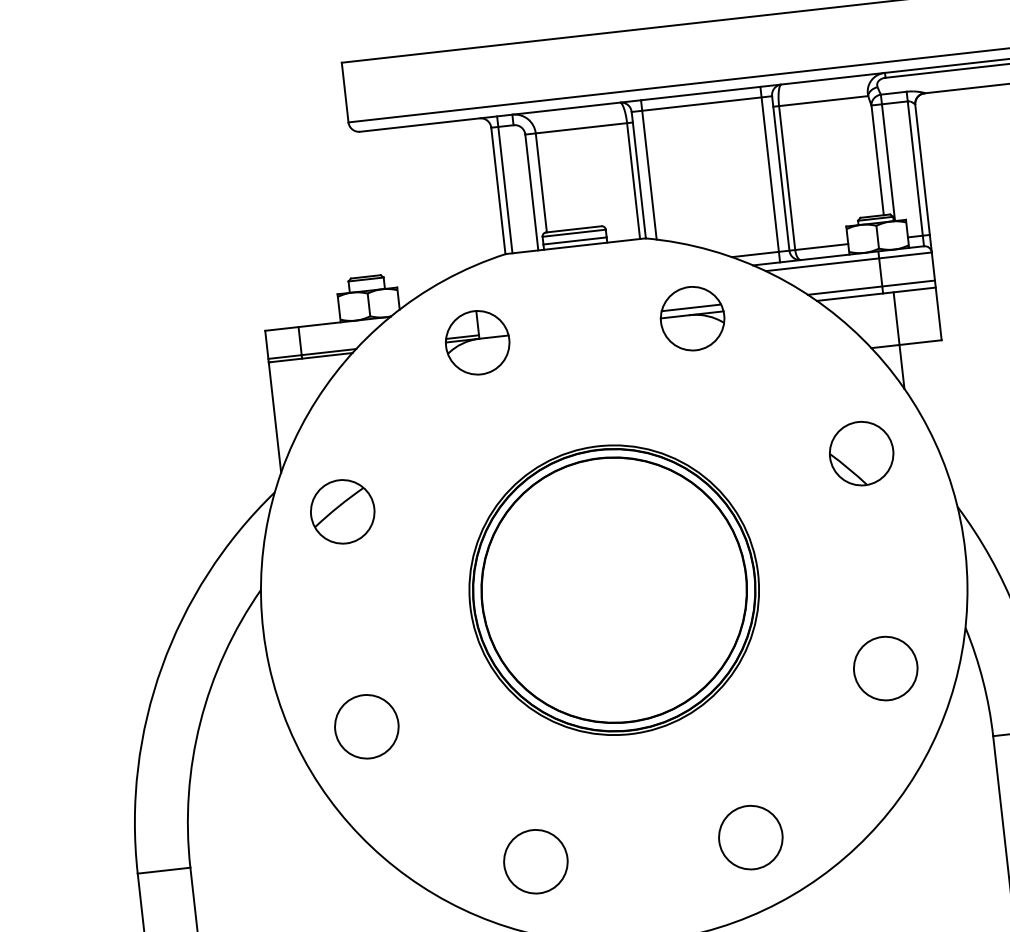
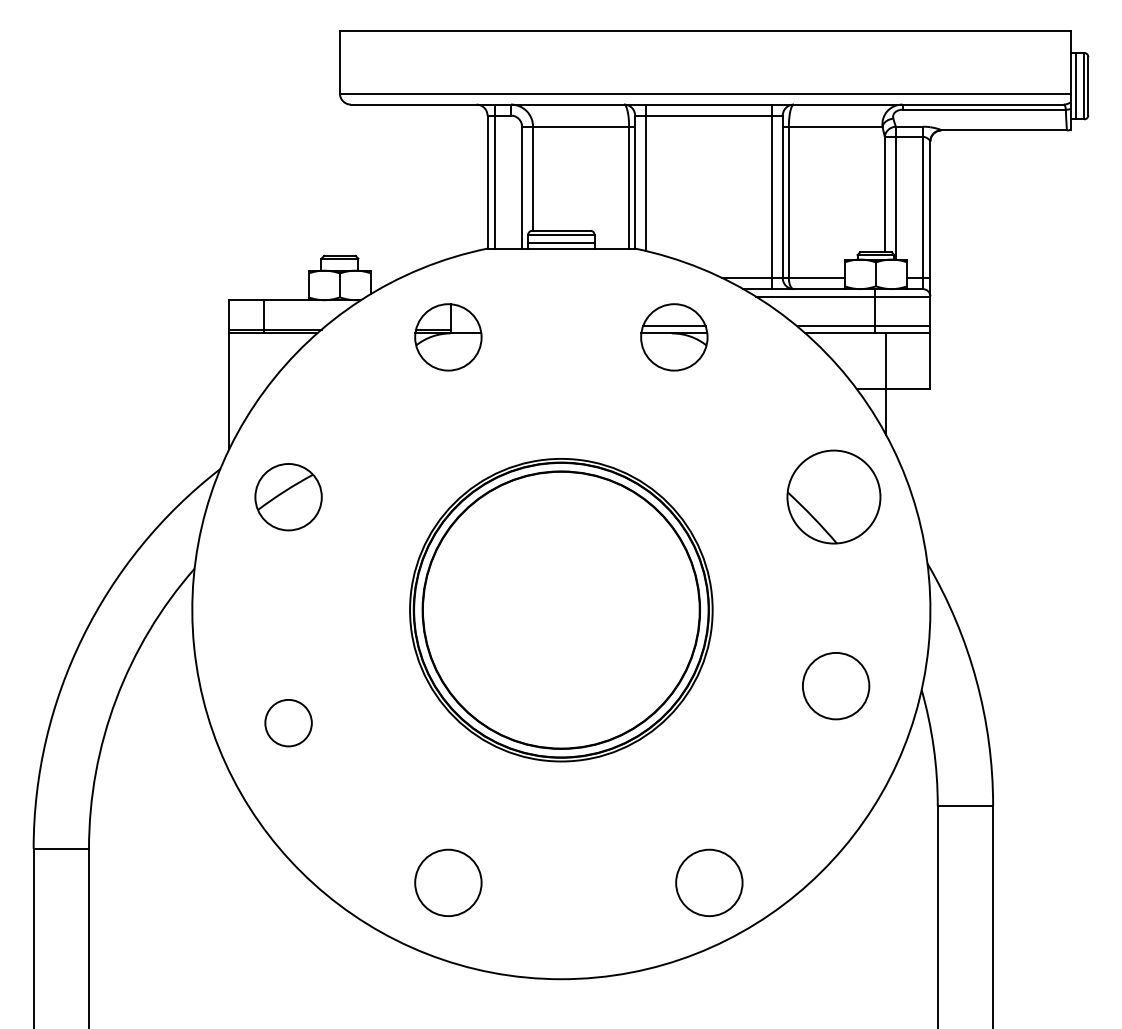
part: (862, 453) -> (834, 497), size x1.4
circle: (886, 668) -> (836, 686), moved
circle: (366, 726) -> (288, 722), size x0.7
circle: (750, 837) -> (709, 882), moved

